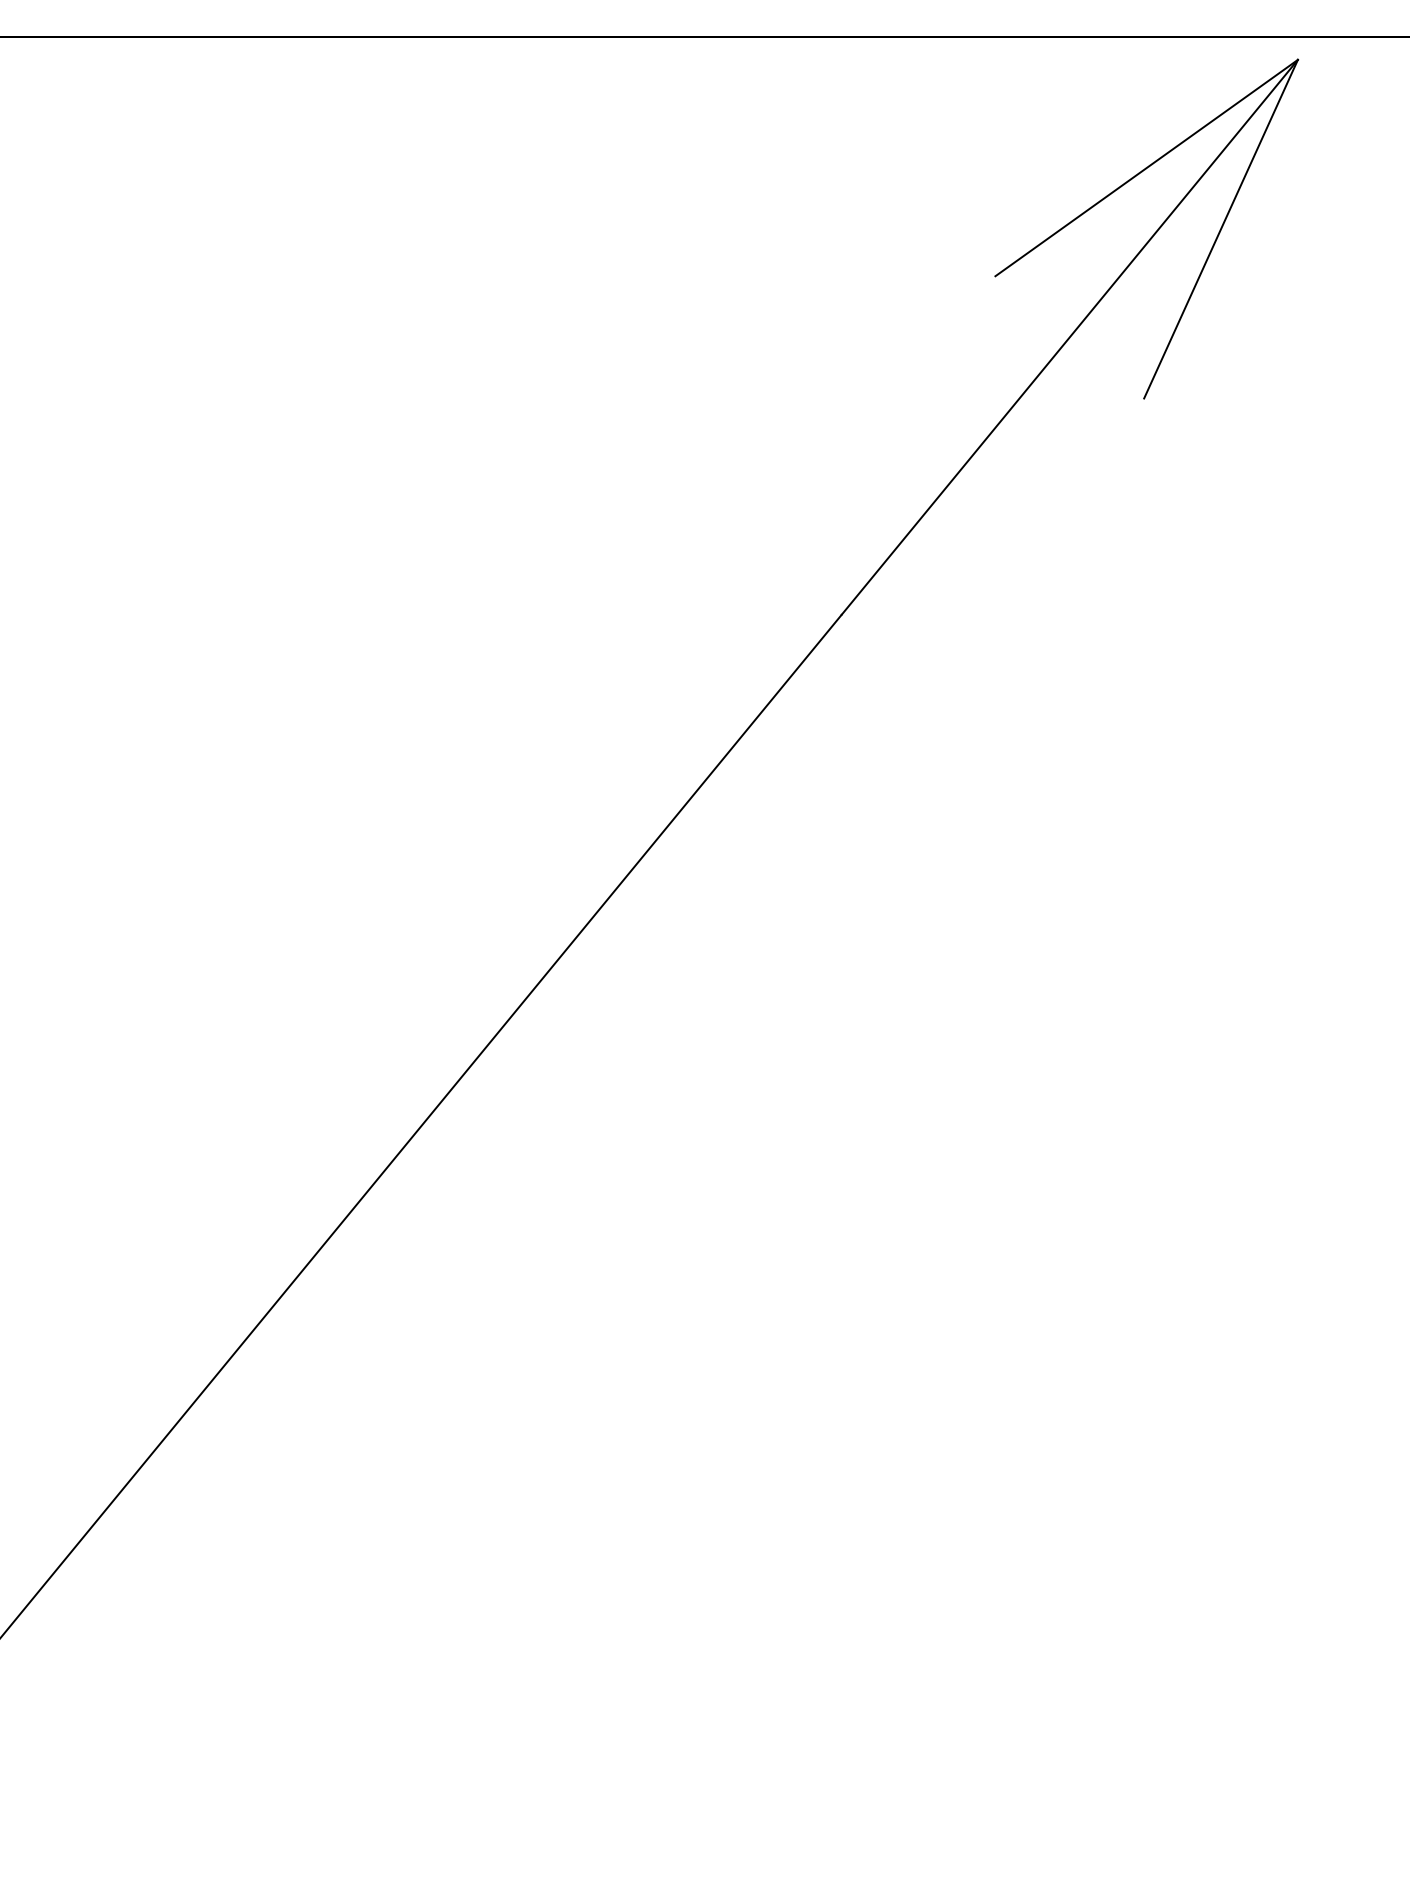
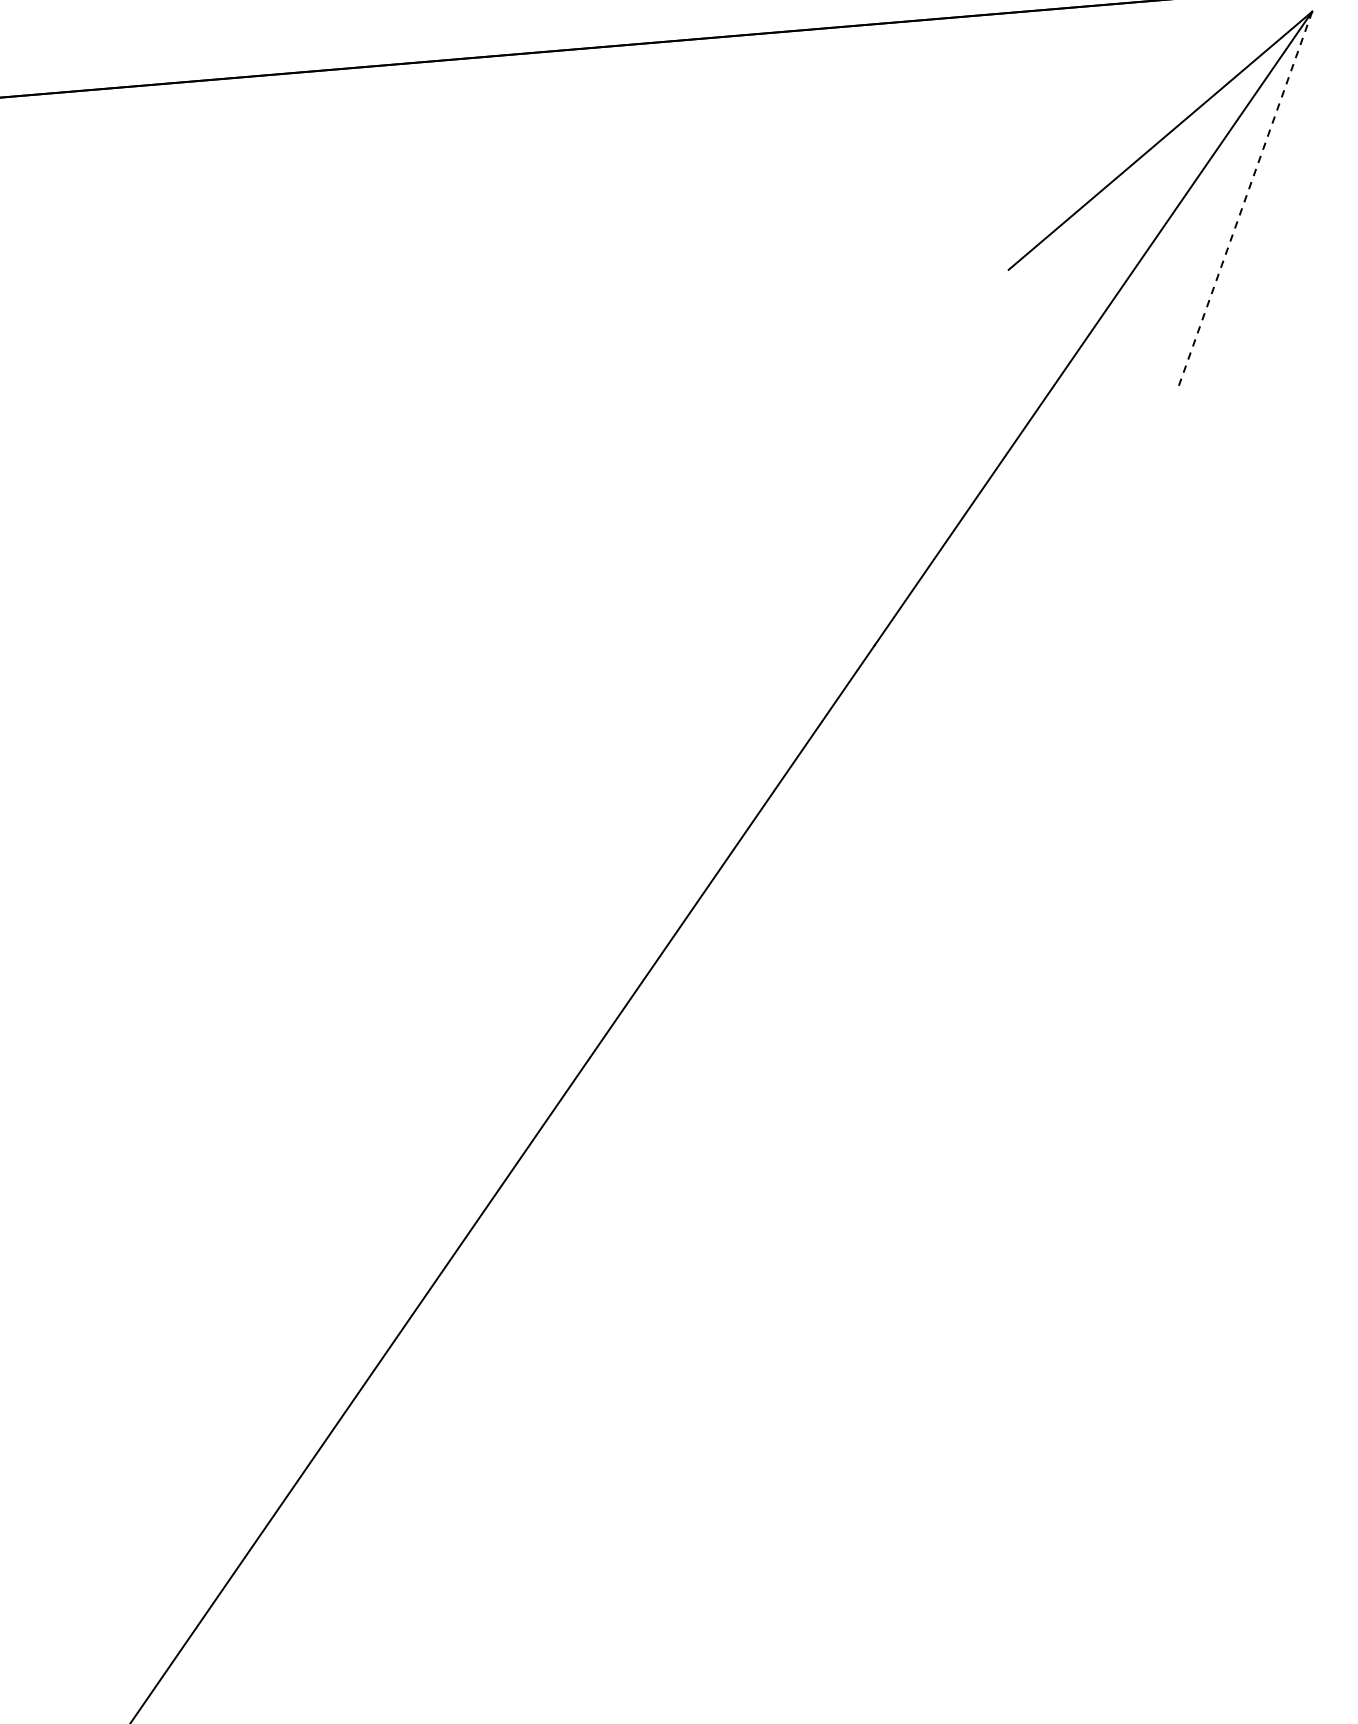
line: (1221, 229) -> (1245, 199), solid -> dashed

